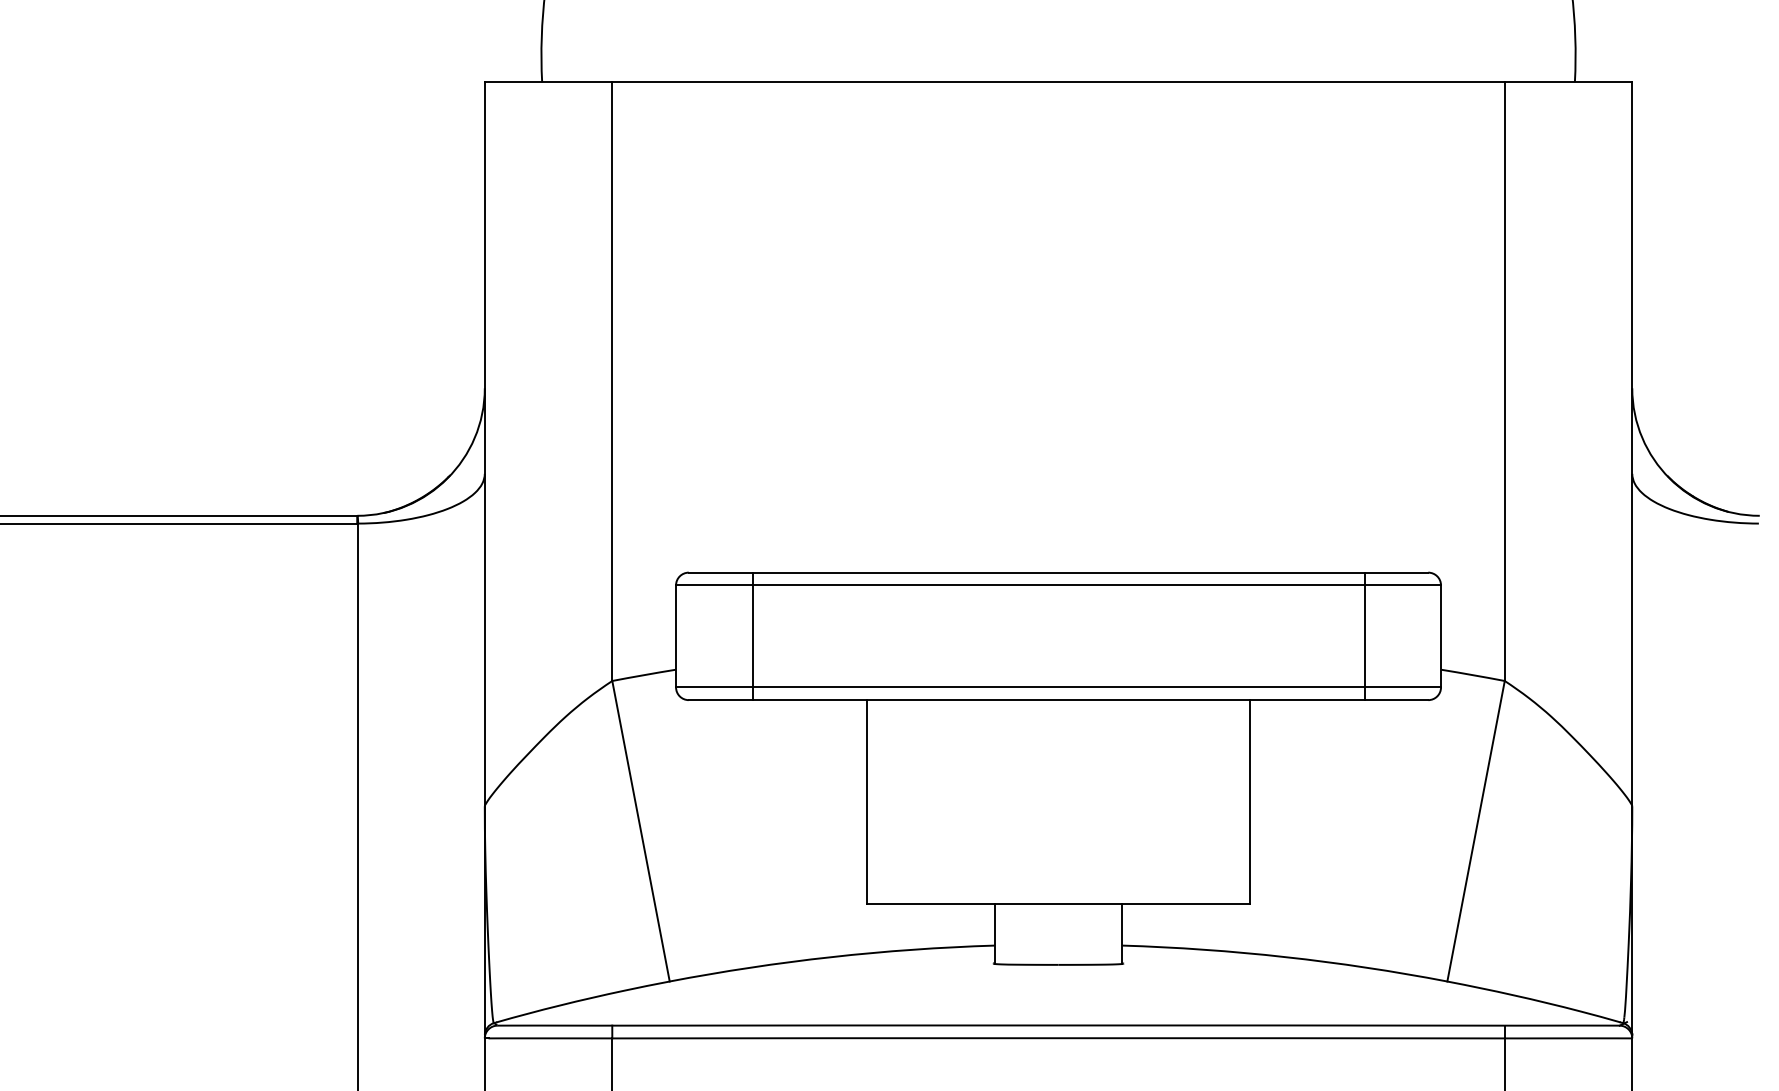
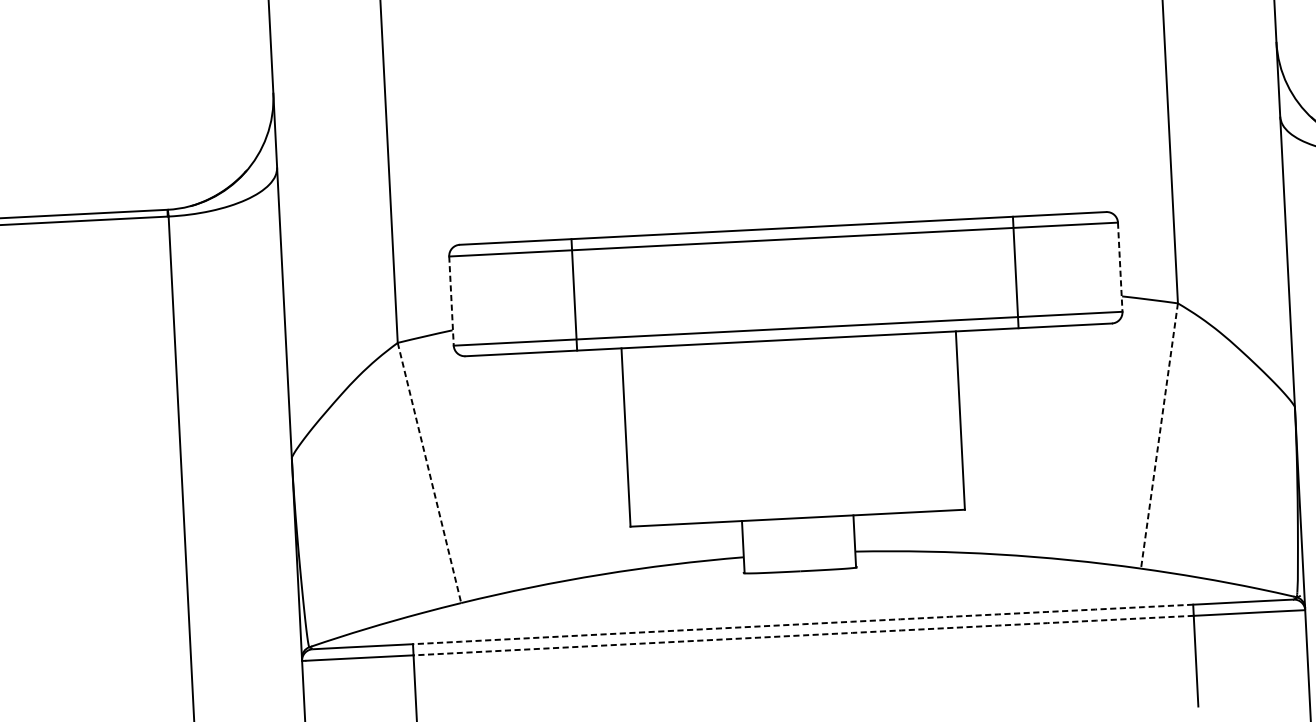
line: (676, 636) -> (451, 301), solid -> dashed
line: (752, 636) -> (574, 294), moved
line: (1364, 636) -> (1015, 272), moved
line: (1441, 636) -> (1120, 267), solid -> dashed
line: (641, 831) -> (429, 473), solid -> dashed
line: (1476, 831) -> (1159, 436), solid -> dashed
arc: (1058, 1025) -> (803, 624), solid -> dashed
arc: (1058, 1038) -> (803, 635), solid -> dashed

